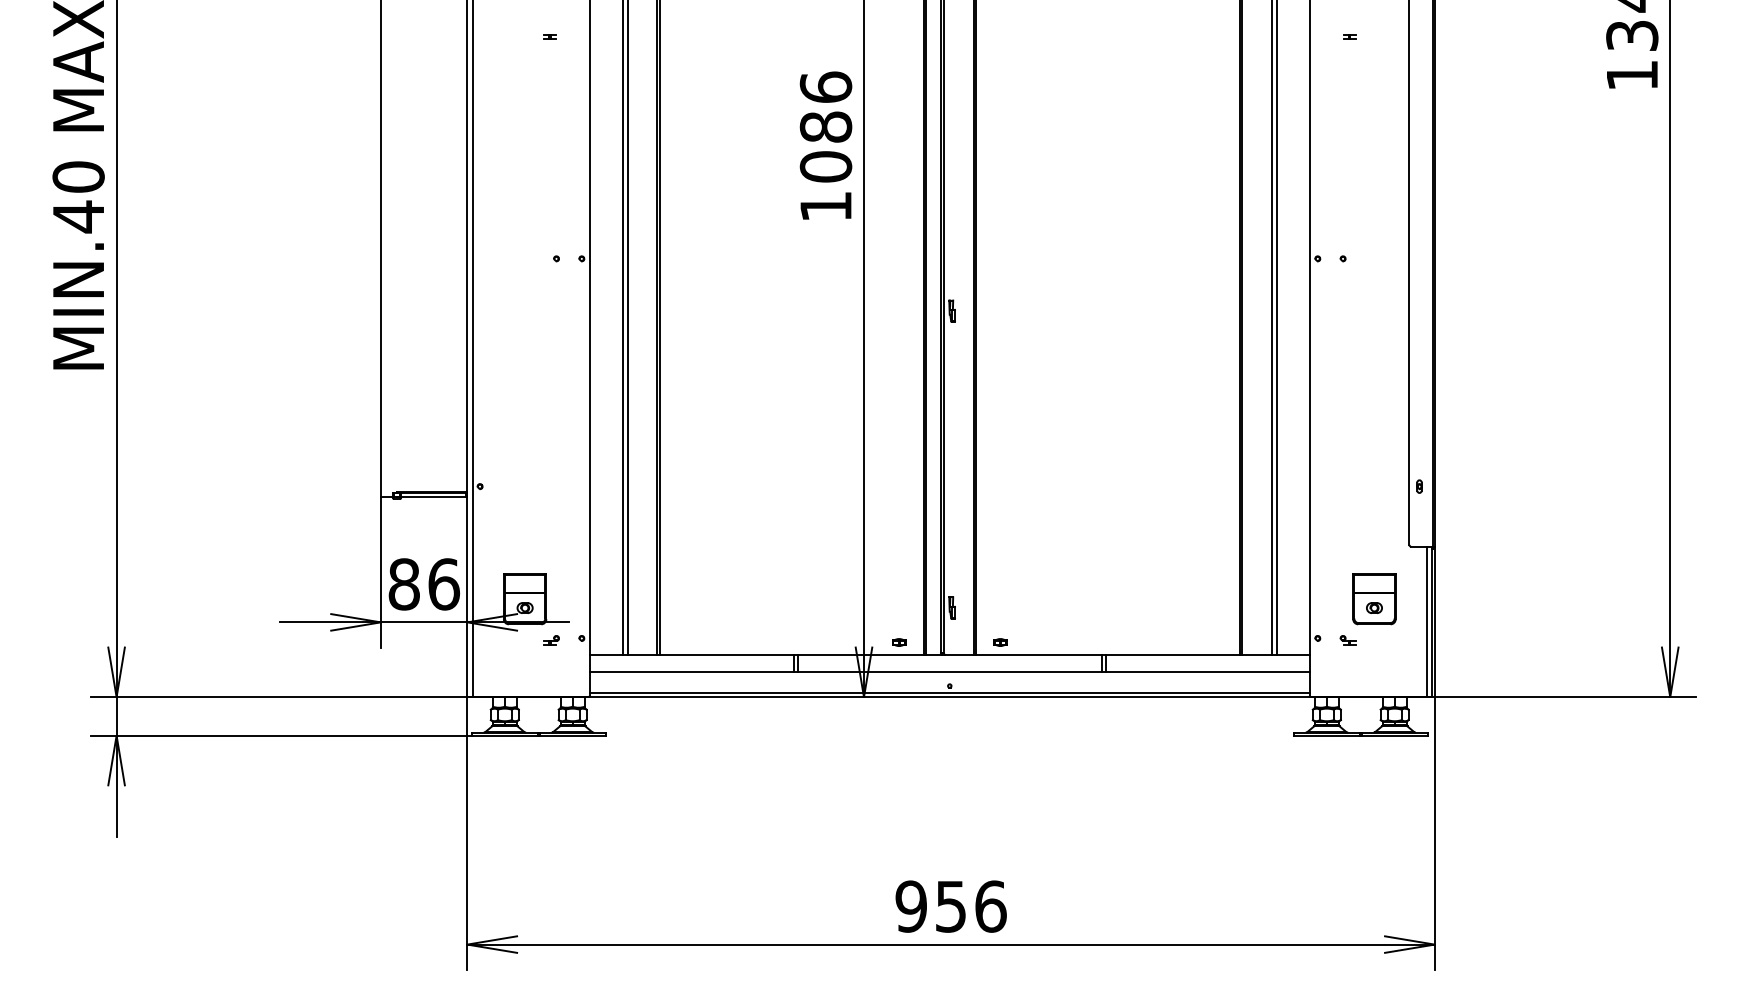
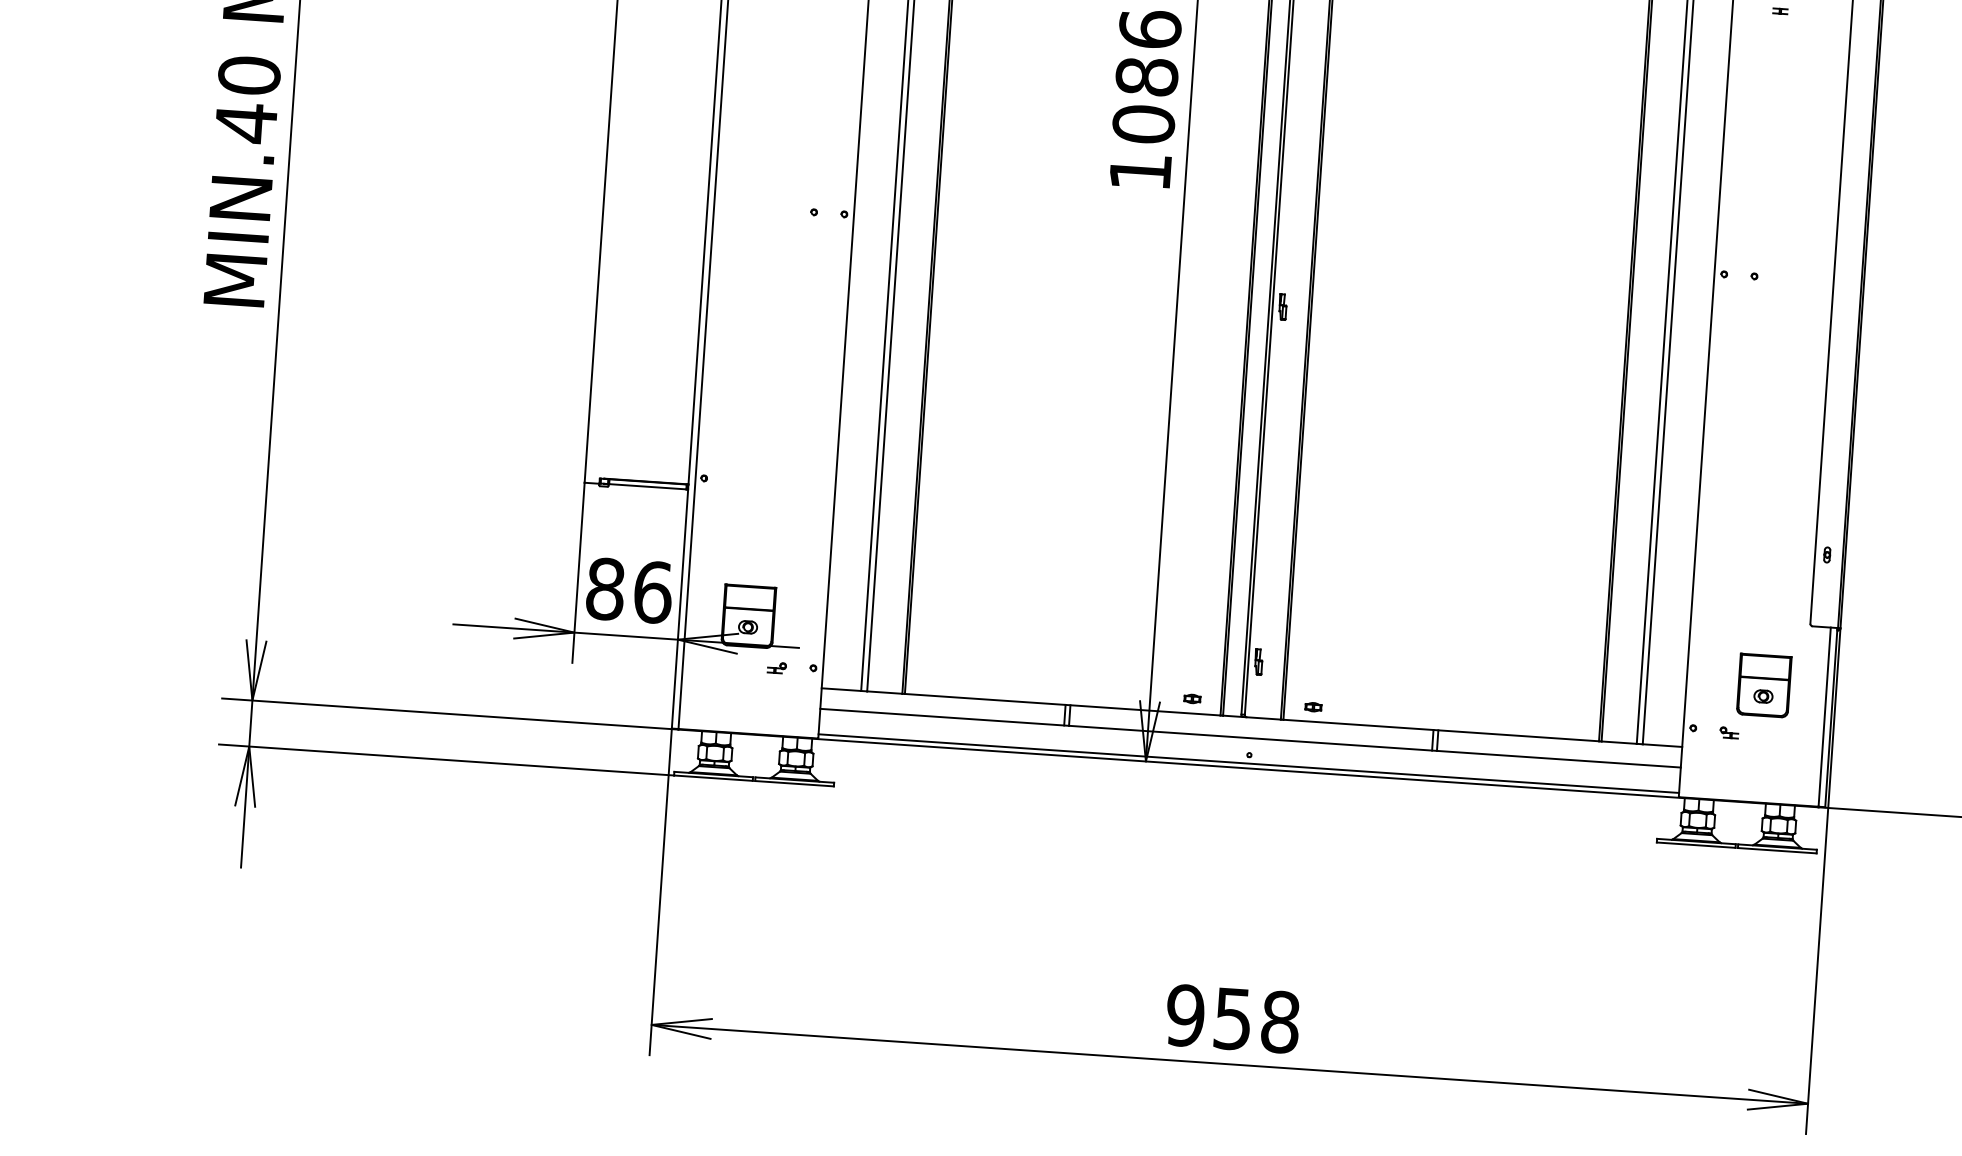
text: (990, 906) -> (1280, 1021), 956 -> 958

